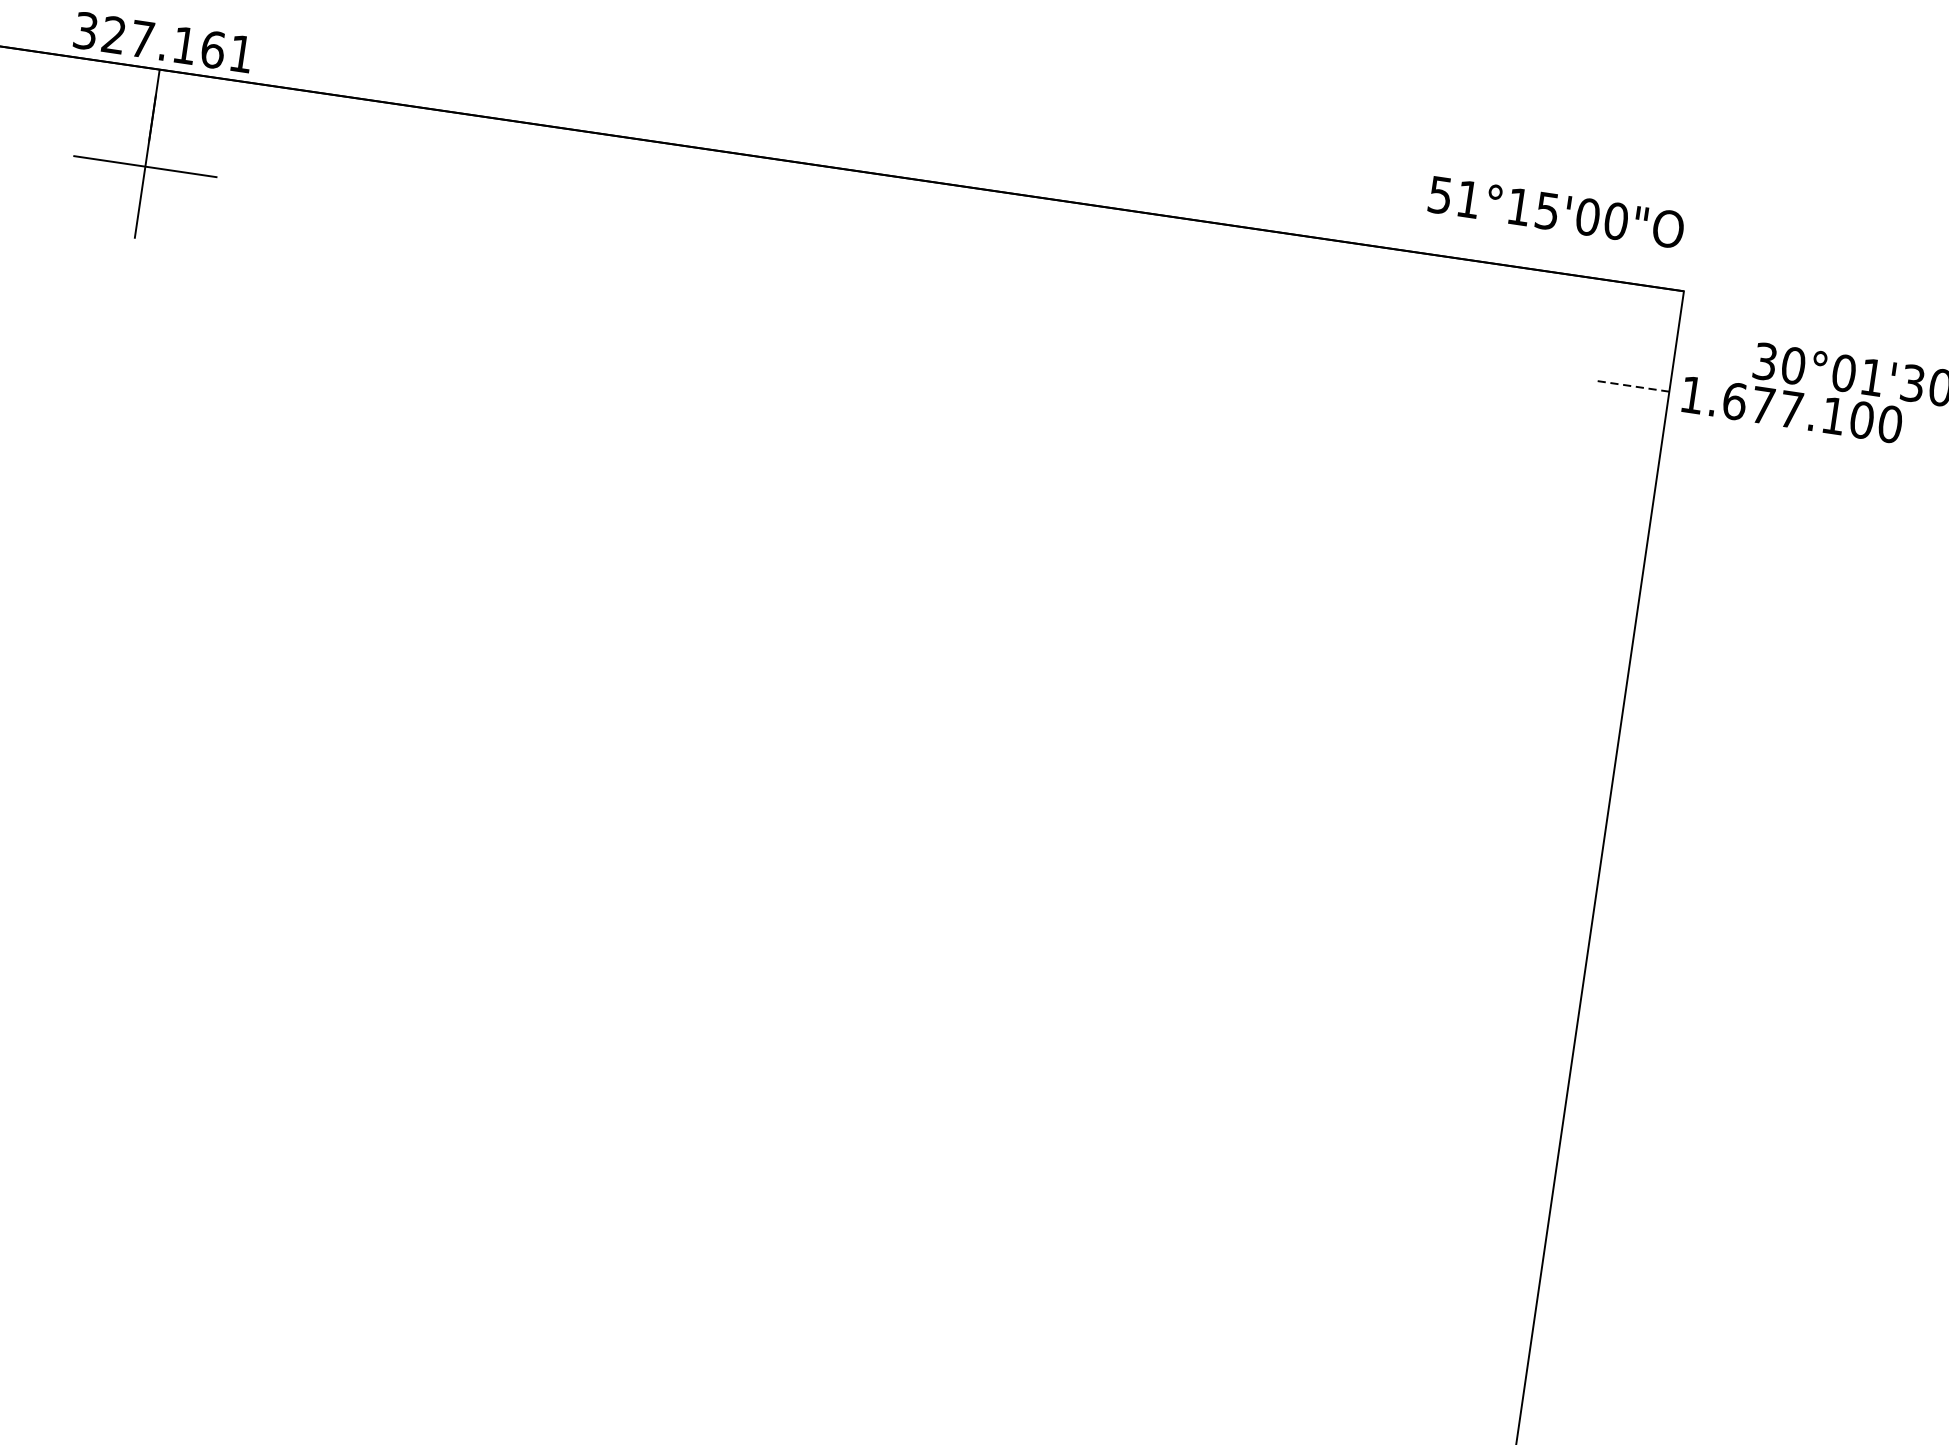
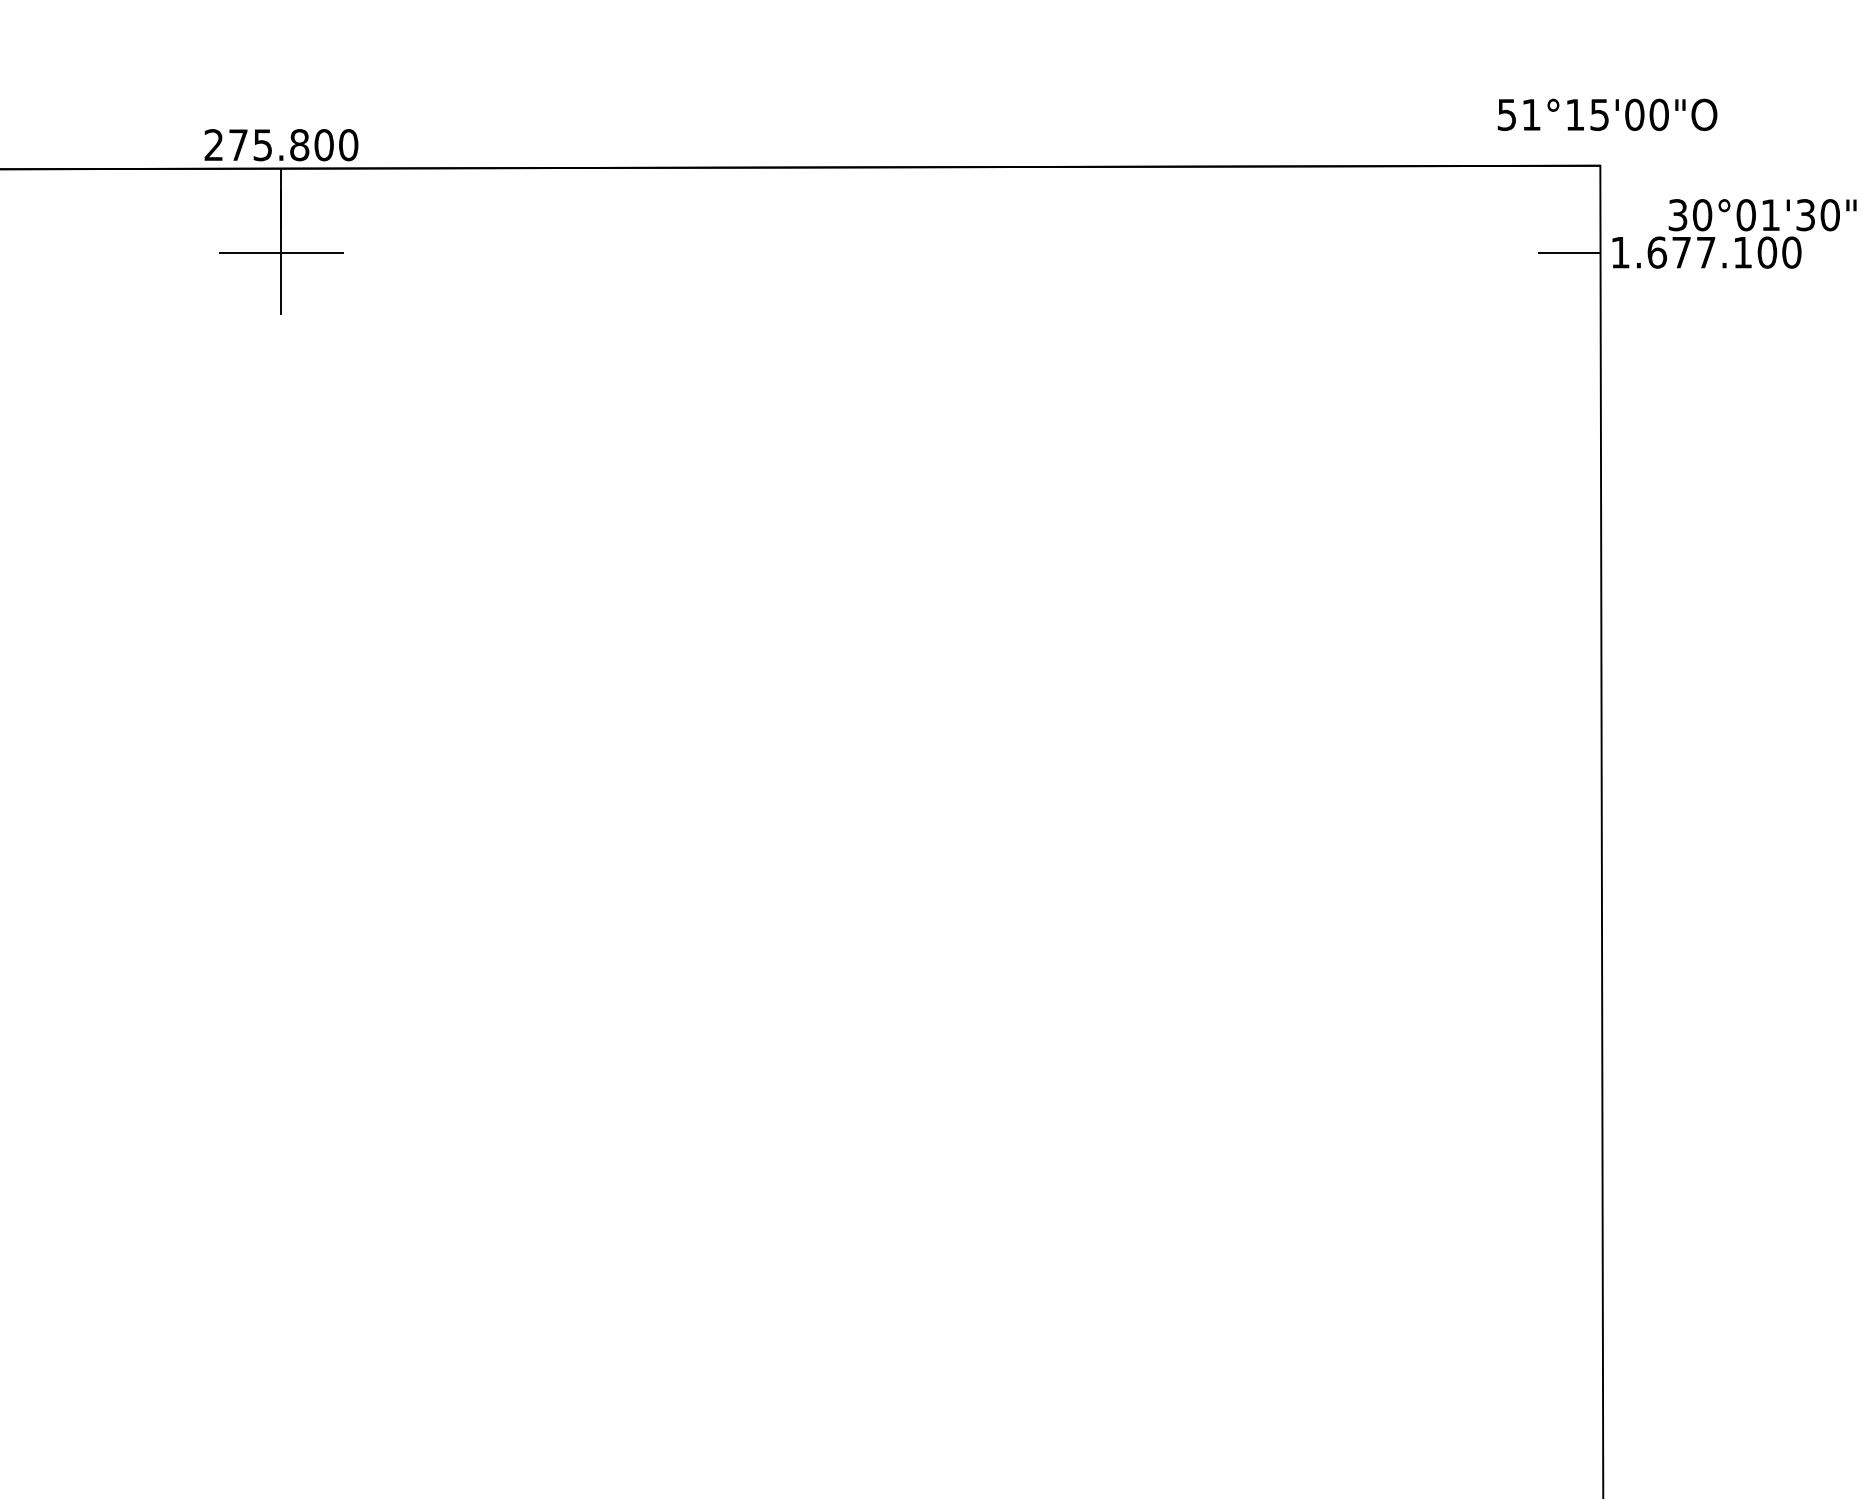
text: (163, 42) -> (281, 145), 327.161 -> 275.800
text: (1556, 211) -> (1607, 114), moved
line: (1632, 386) -> (1568, 252), dashed -> solid

